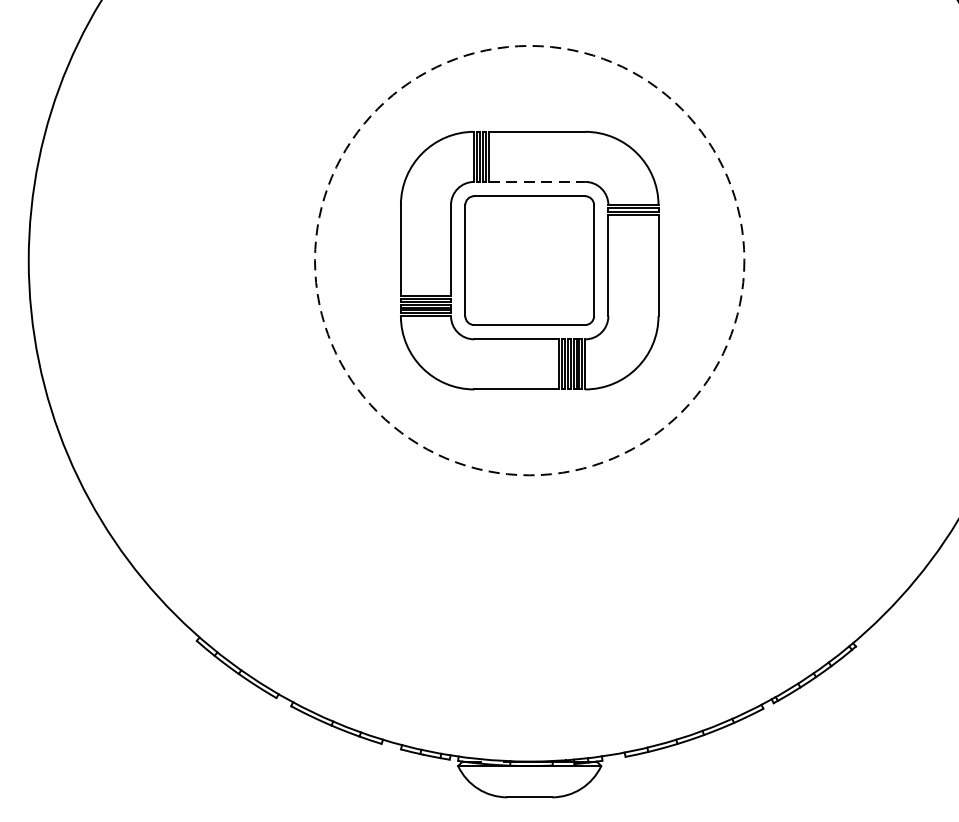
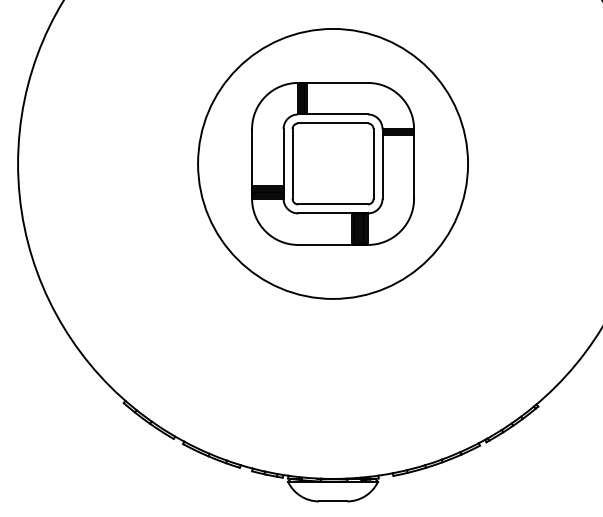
line: (538, 181) -> (338, 114), dashed -> solid
circle: (530, 259) -> (333, 163), dashed -> solid

